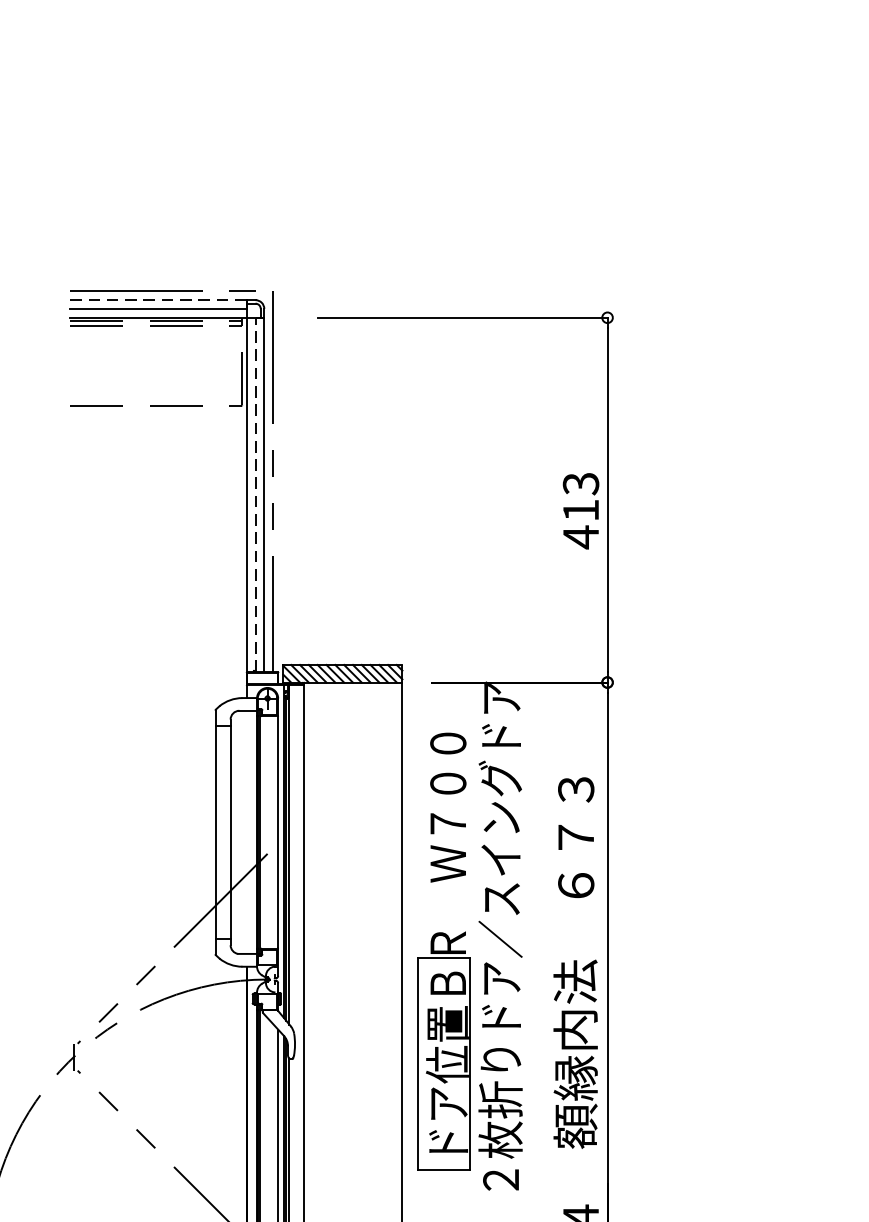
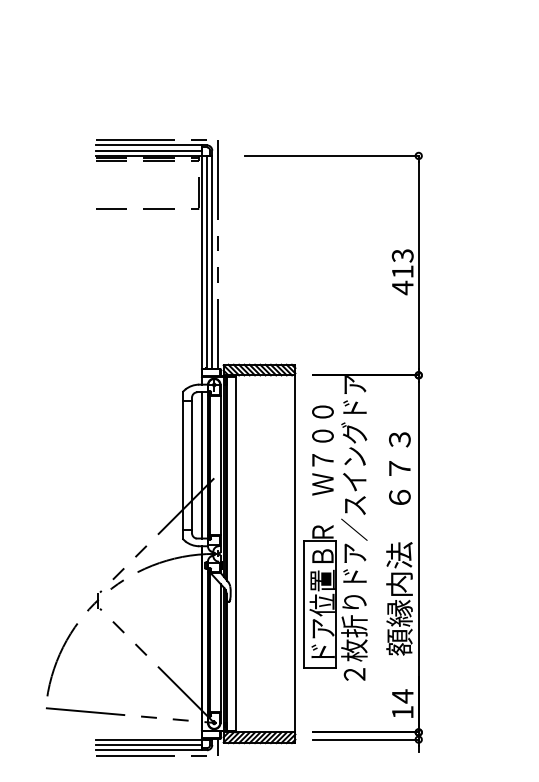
line: (159, 300) -> (149, 145), dashed -> solid
line: (256, 494) -> (207, 262), dashed -> solid
line: (246, 832) -> (201, 465), added

